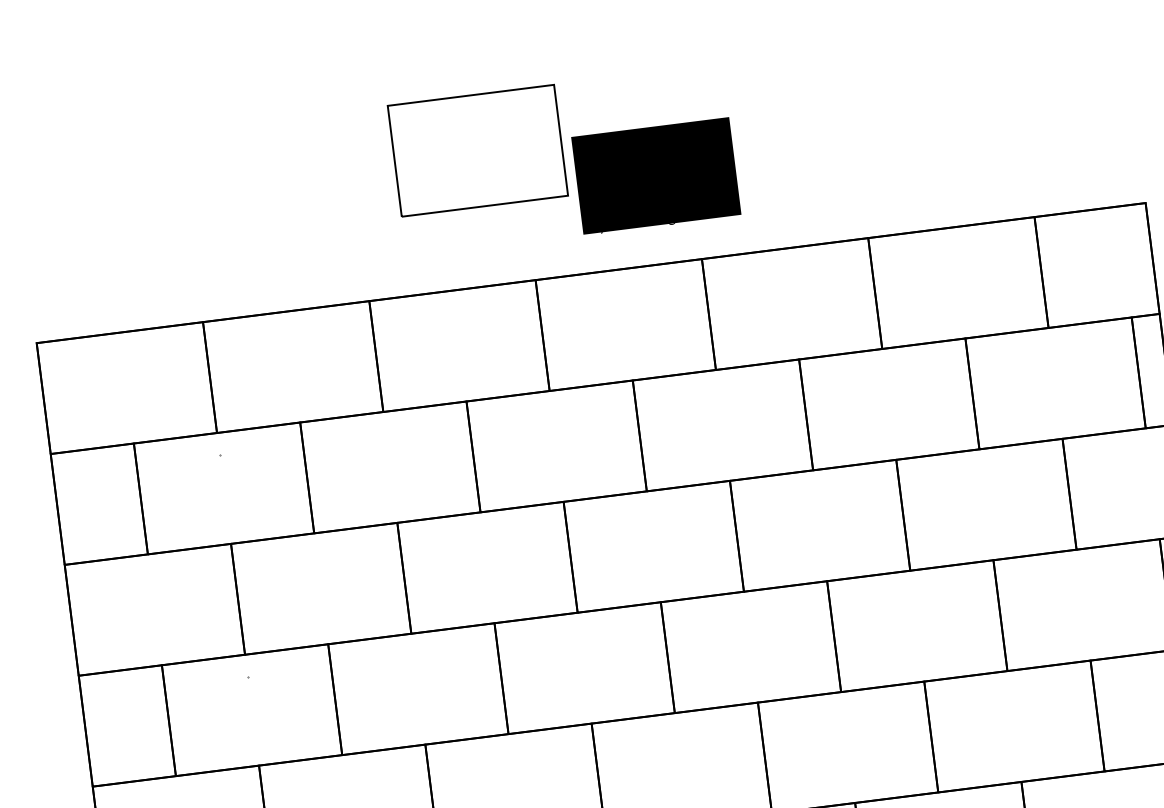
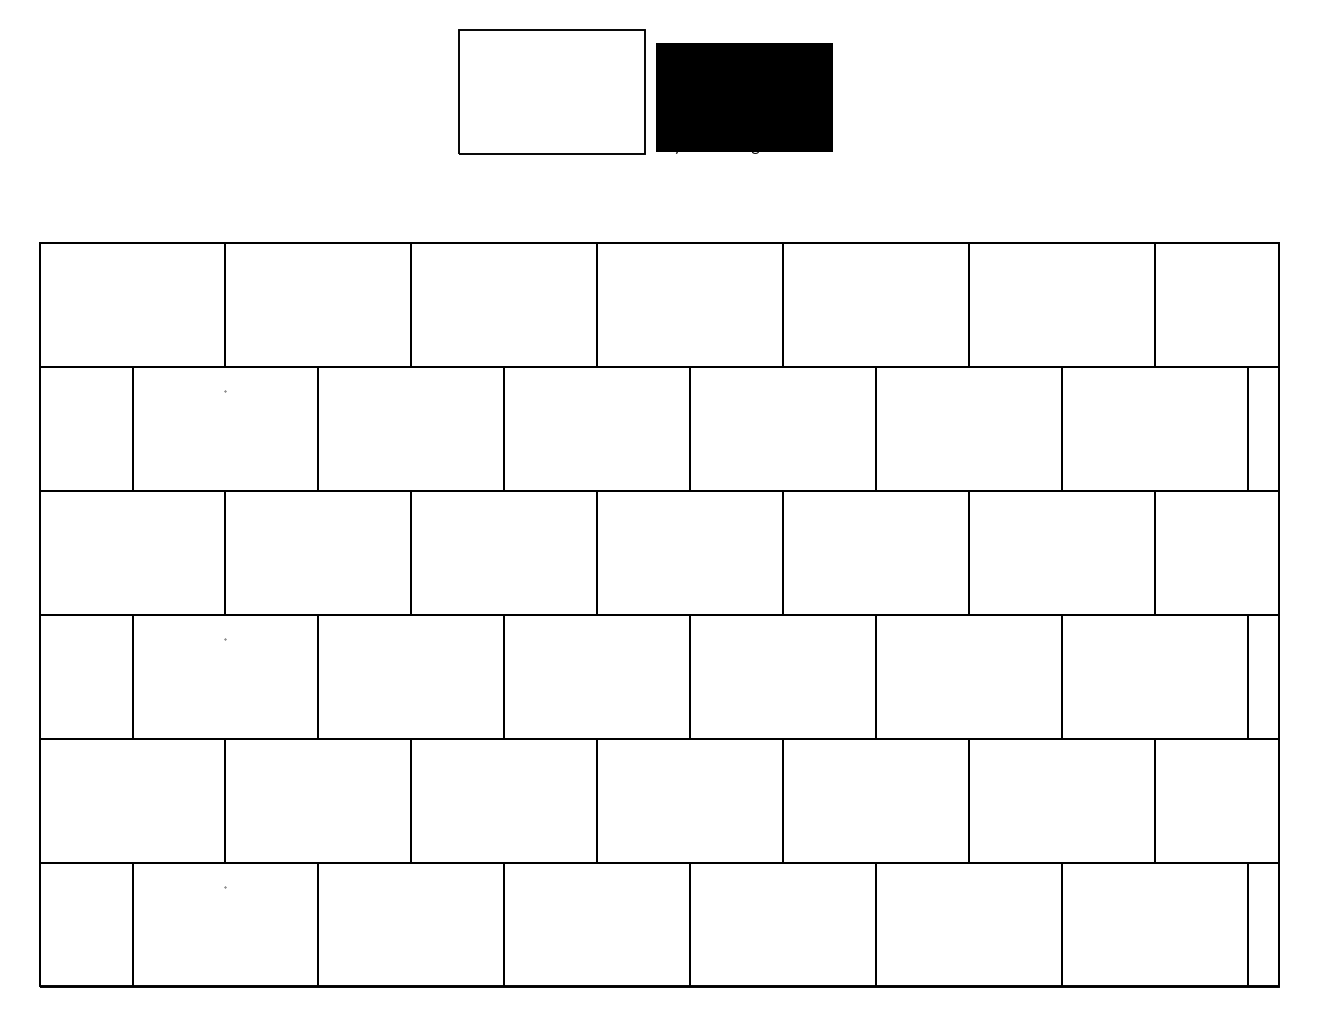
text: (656, 176) -> (744, 98), moved

